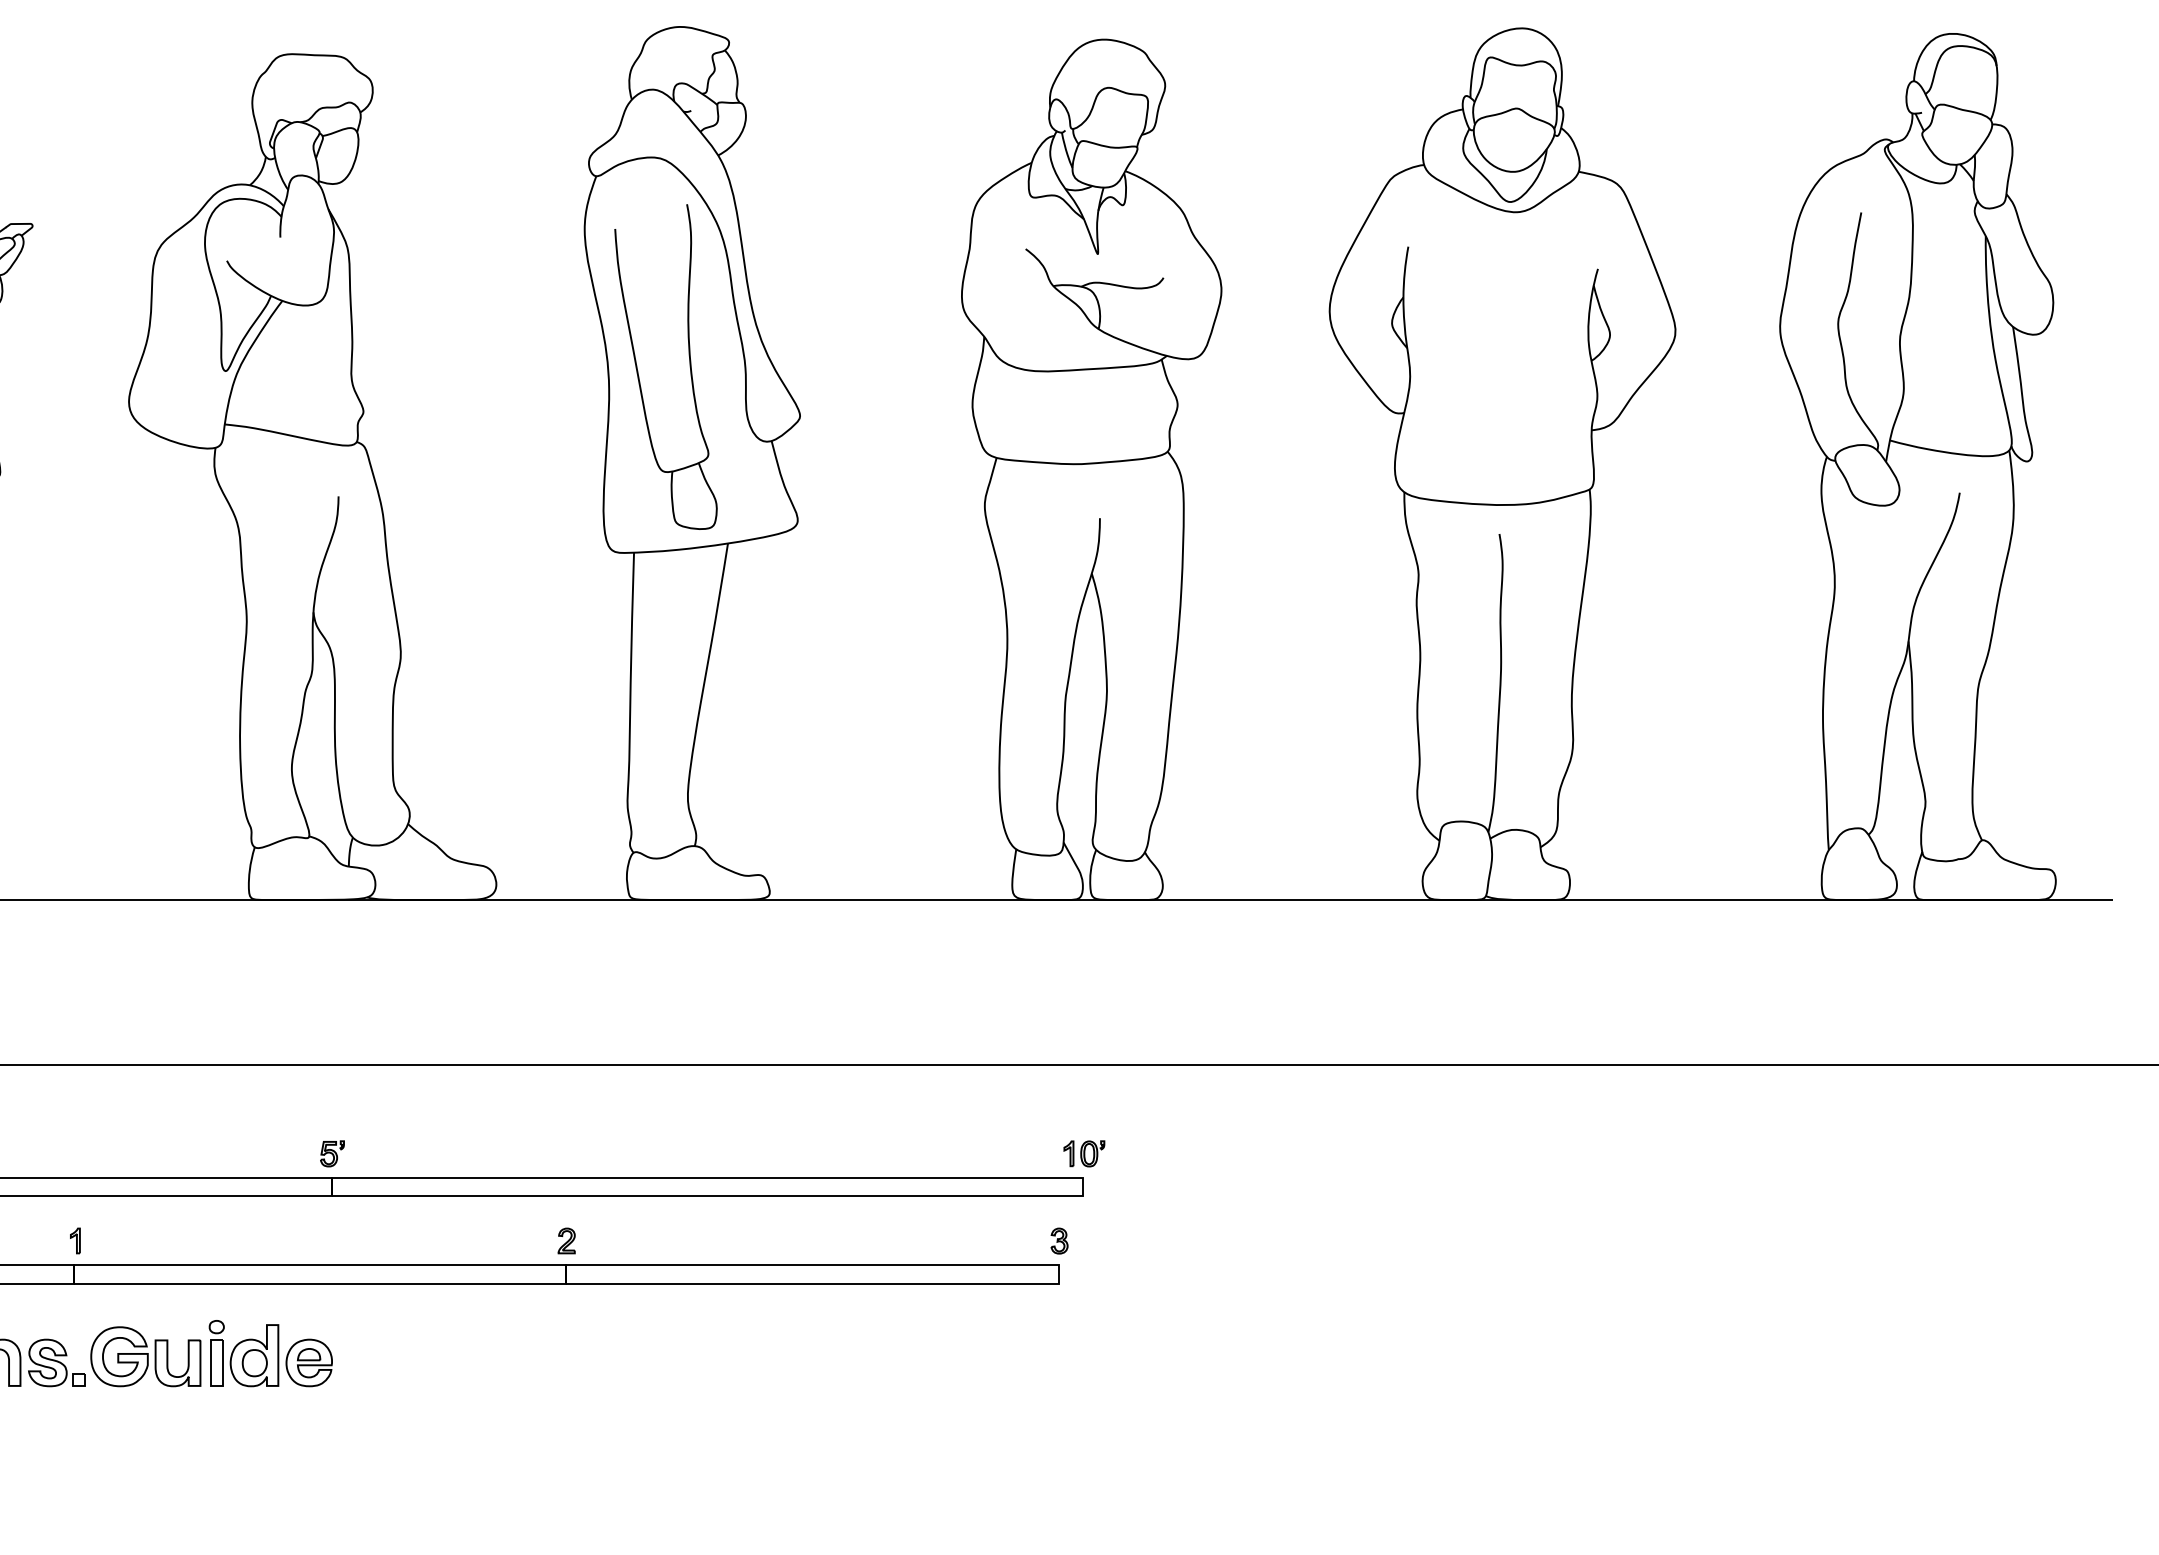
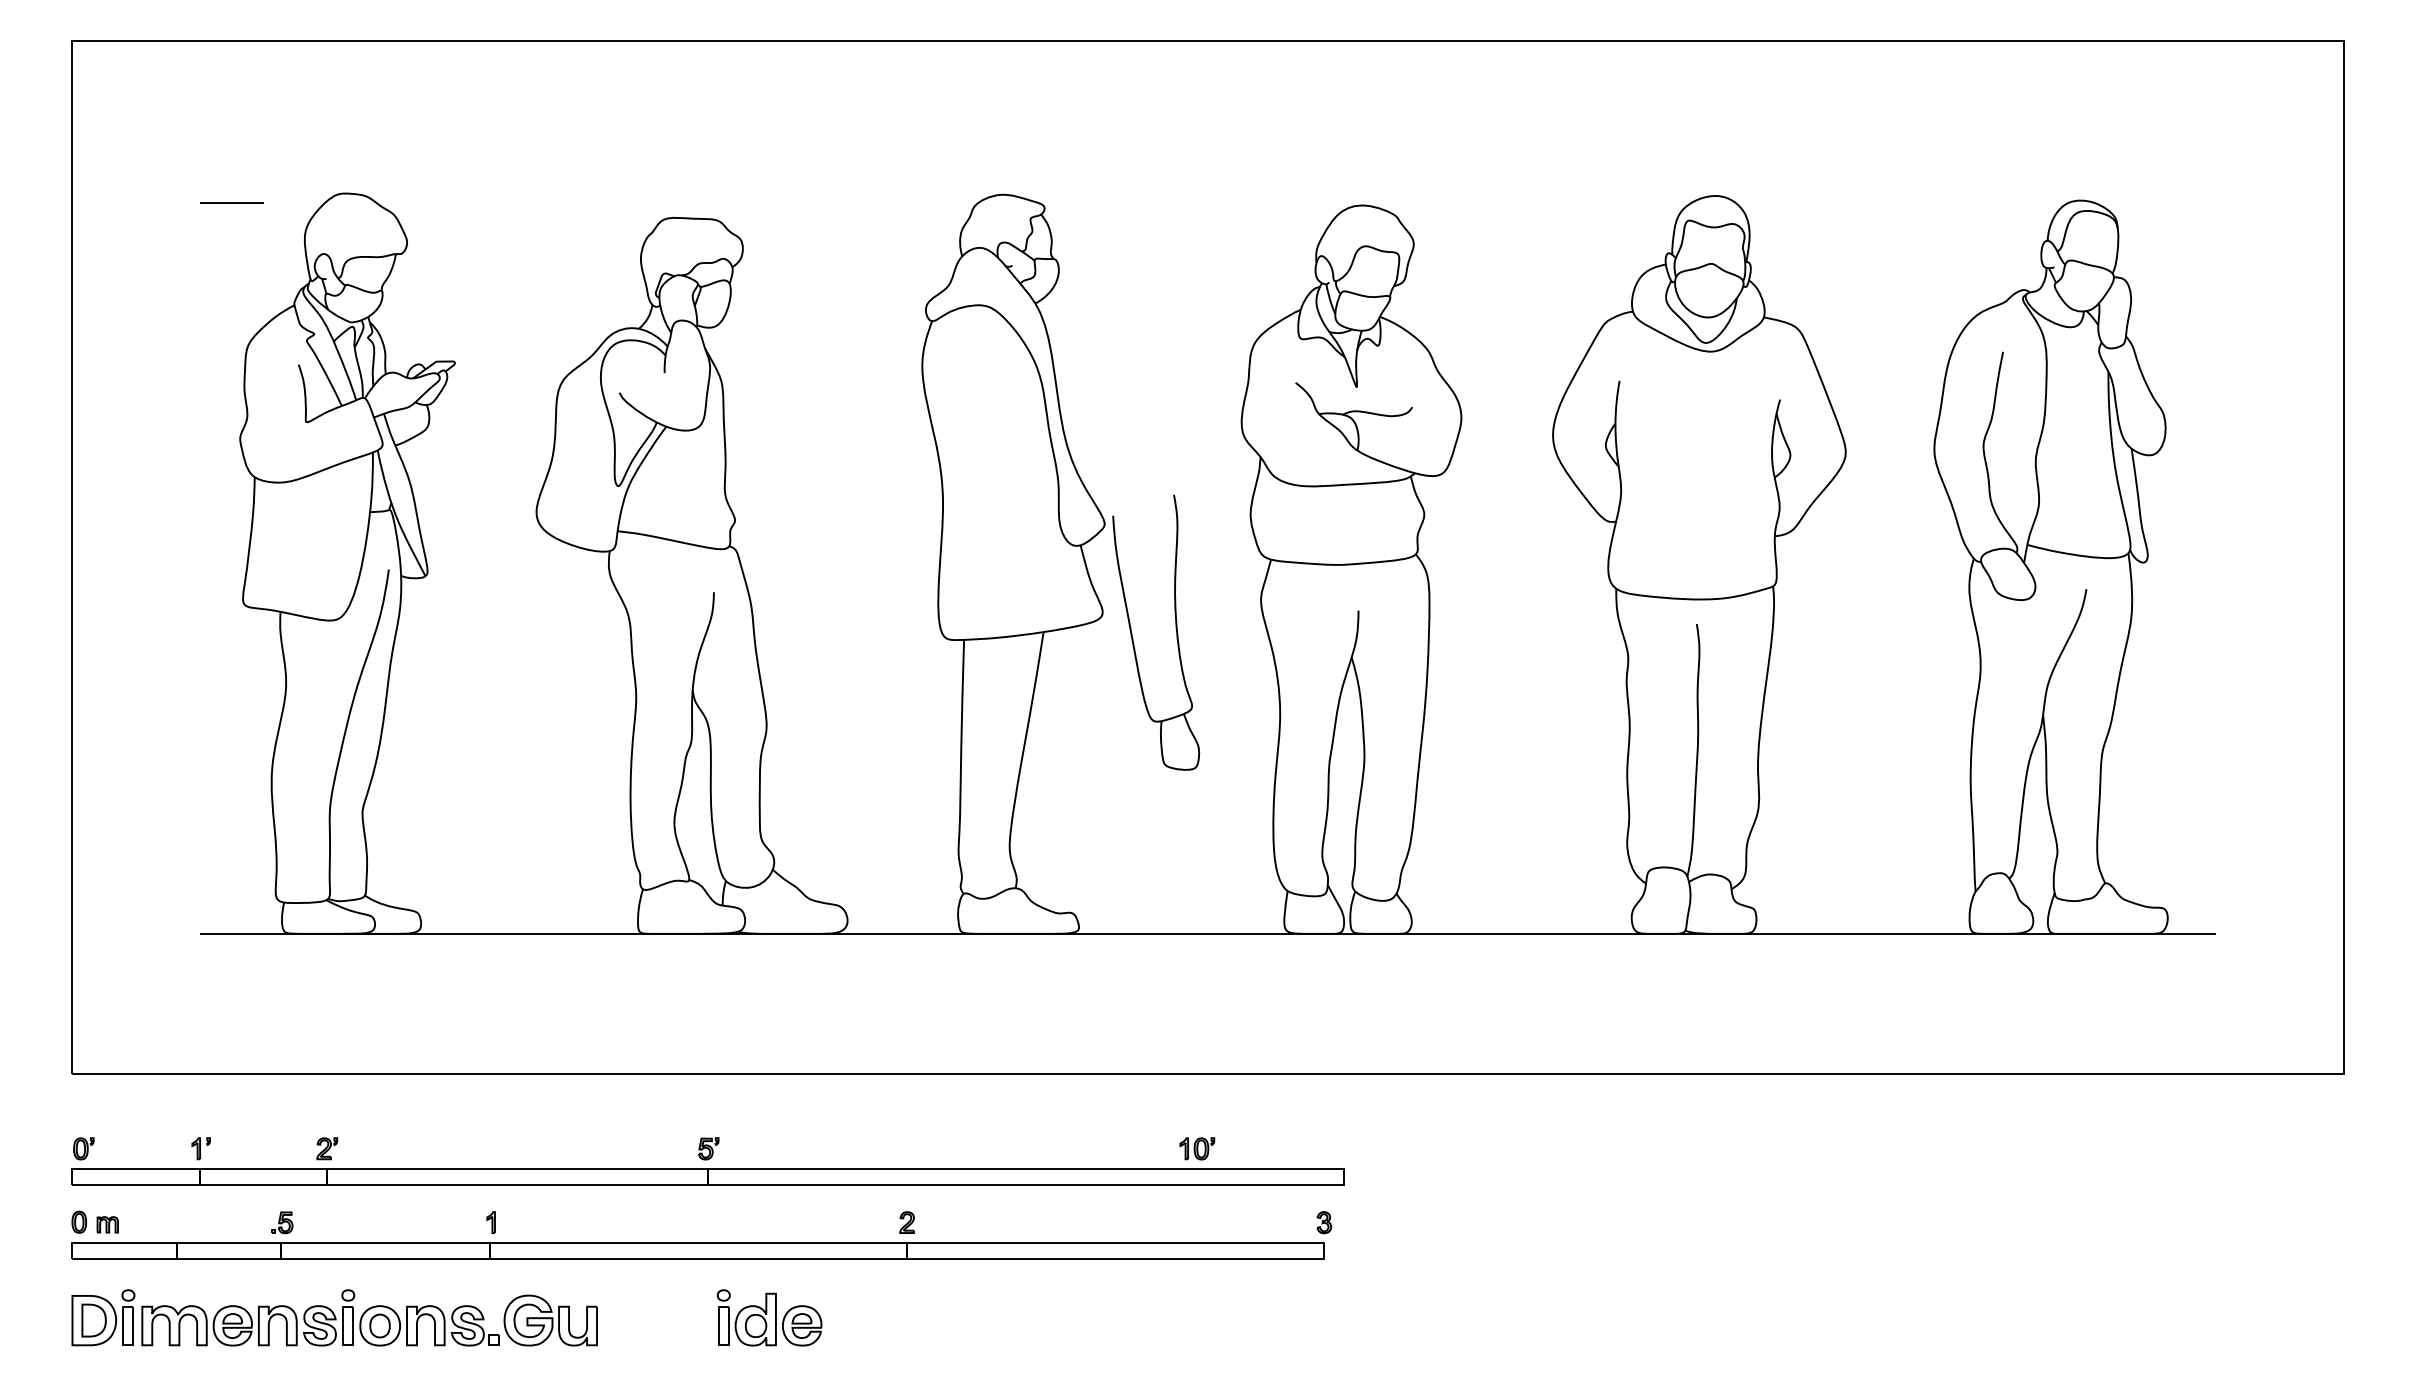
part: (688, 362) -> (1175, 628), moved
part: (1084, 1153) -> (1197, 1148), moved
part: (270, 1353) -> (769, 1317), moved

